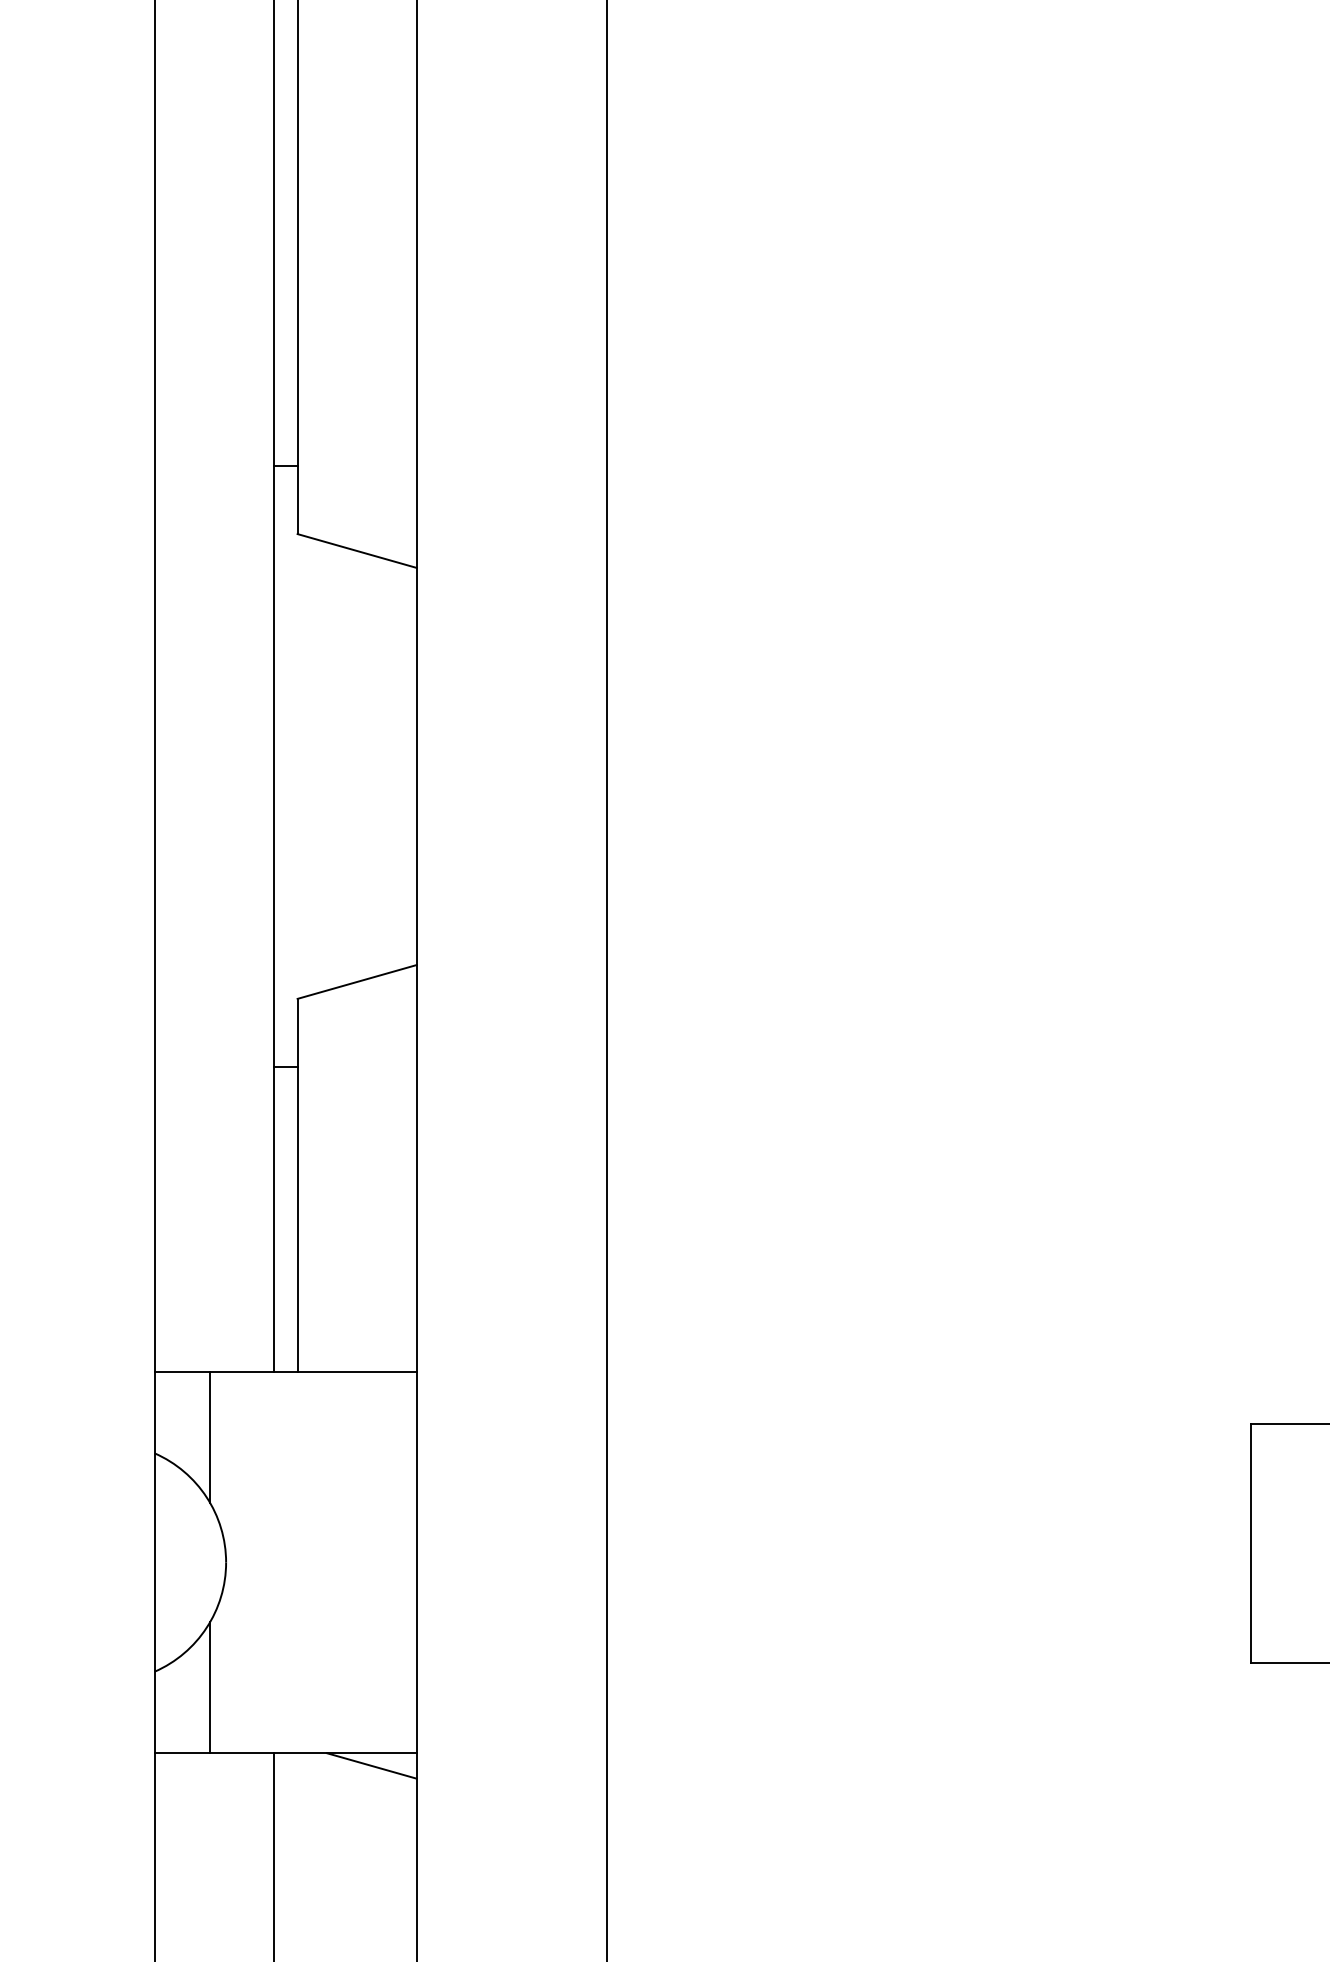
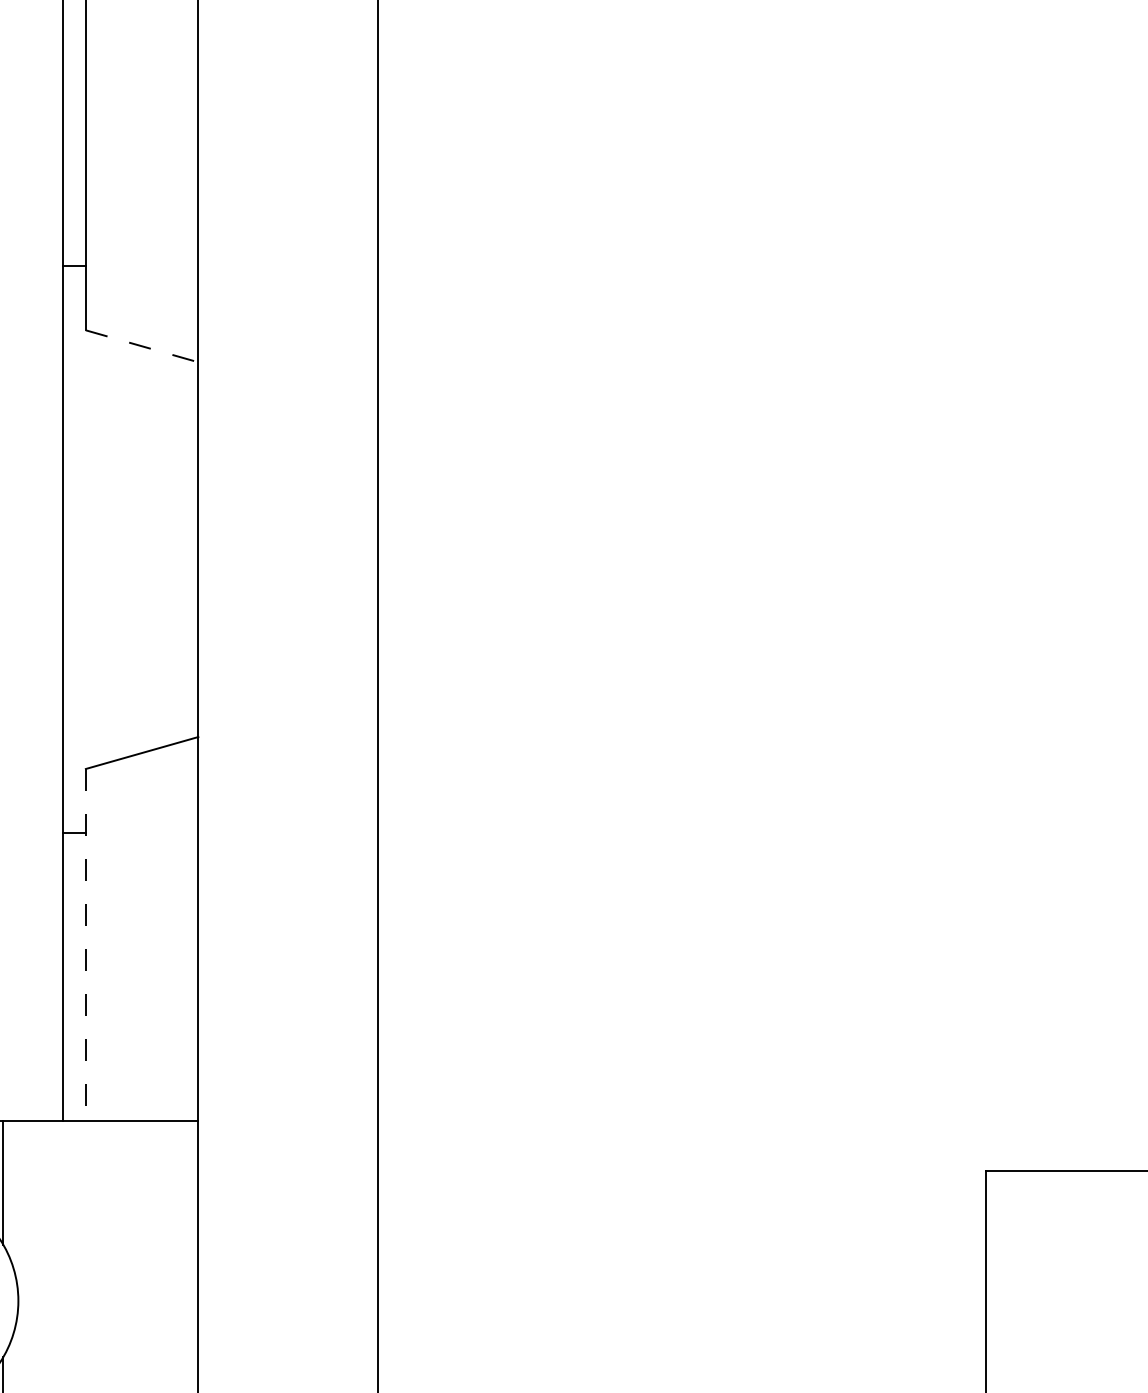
line: (357, 551) -> (142, 346), solid -> dashed
line: (297, 1185) -> (85, 945), solid -> dashed

